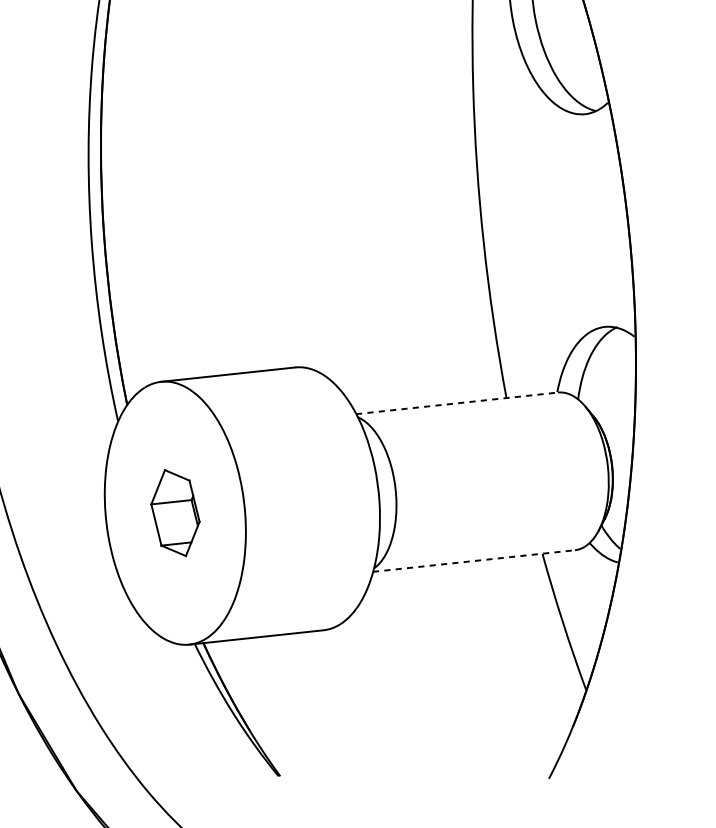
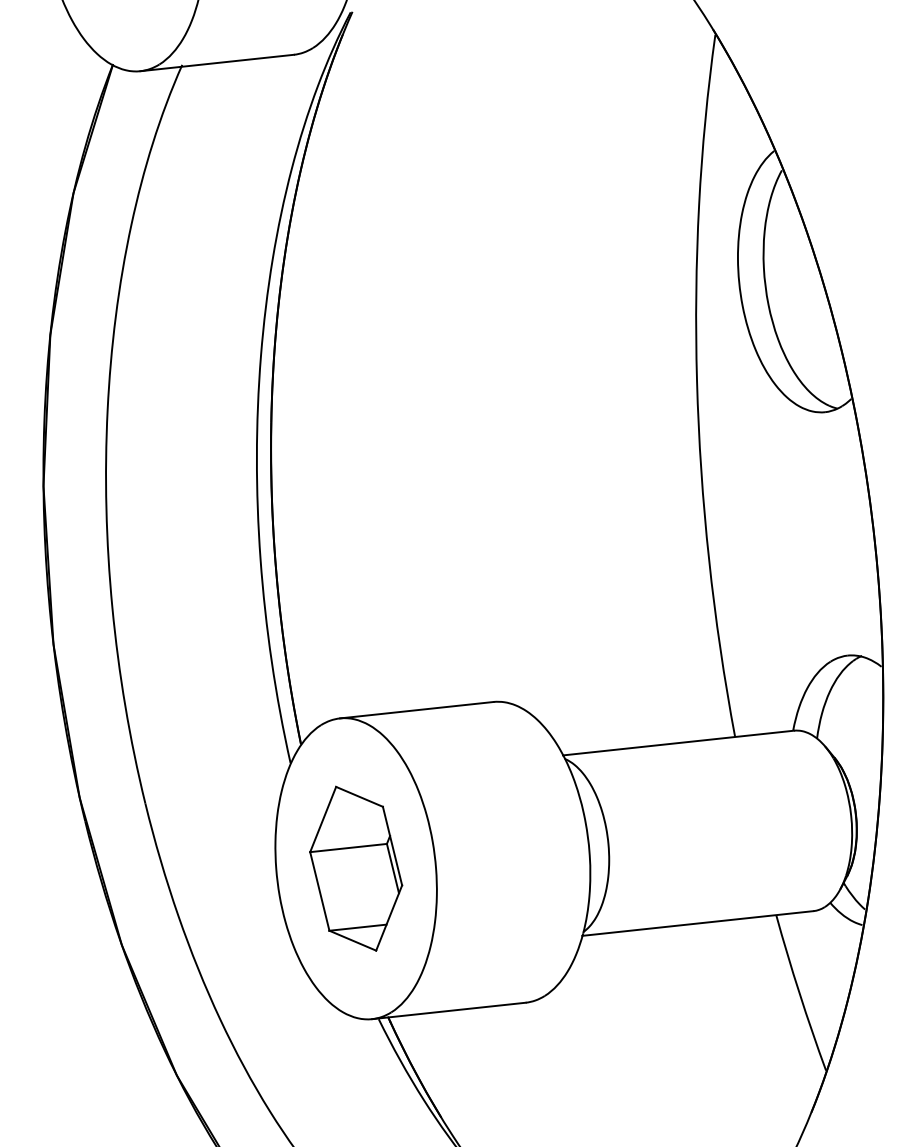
line: (457, 403) -> (679, 743), dashed -> solid
part: (175, 512) -> (356, 868), size x1.67
line: (474, 561) -> (698, 923), dashed -> solid

